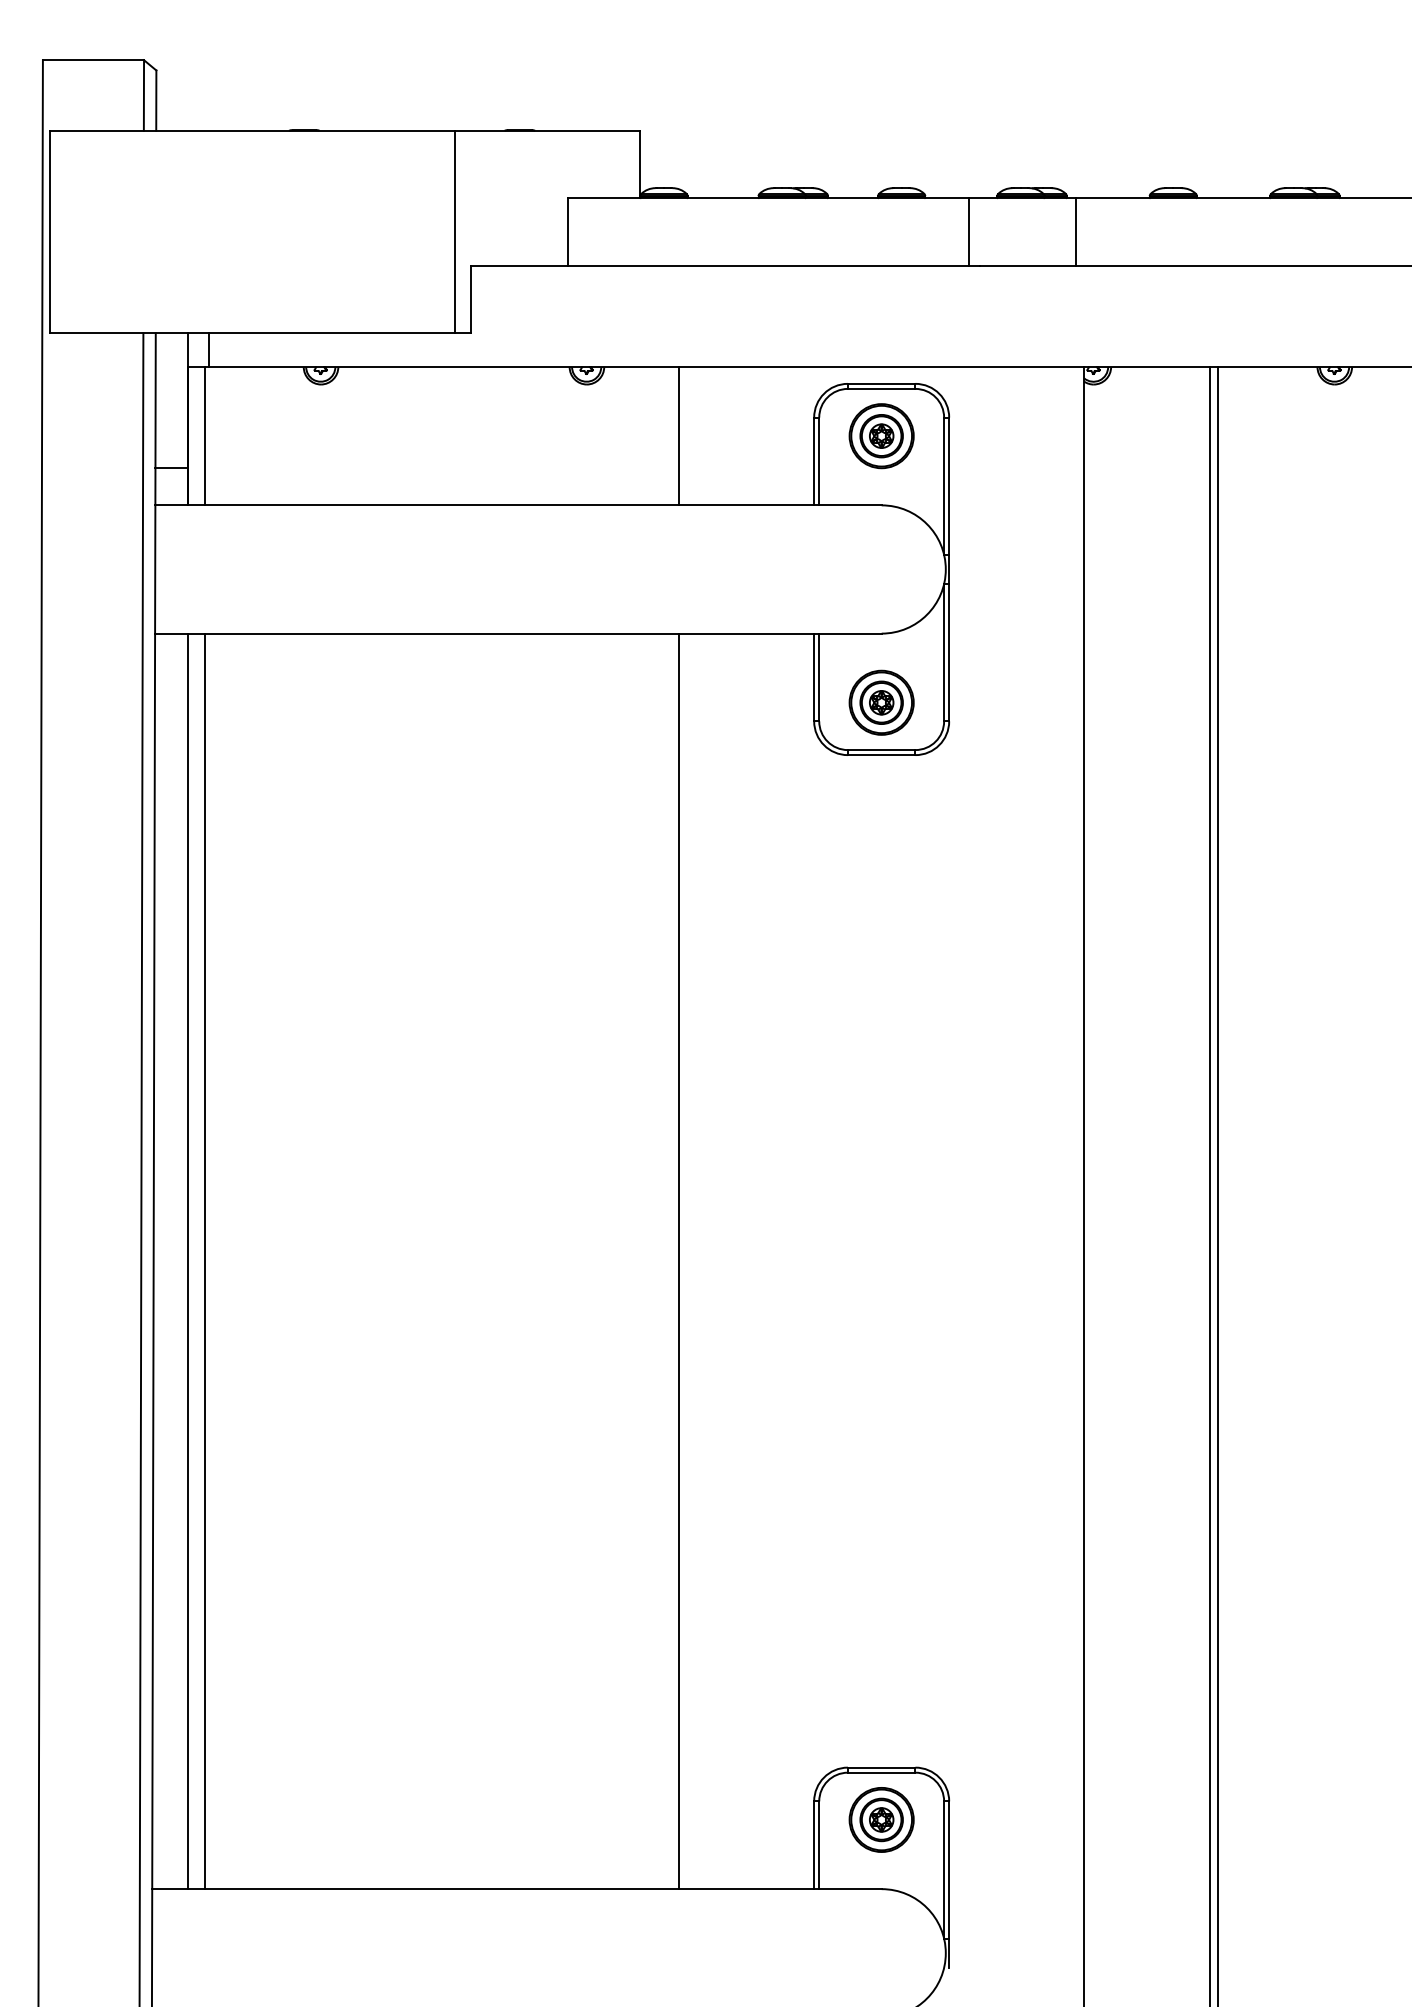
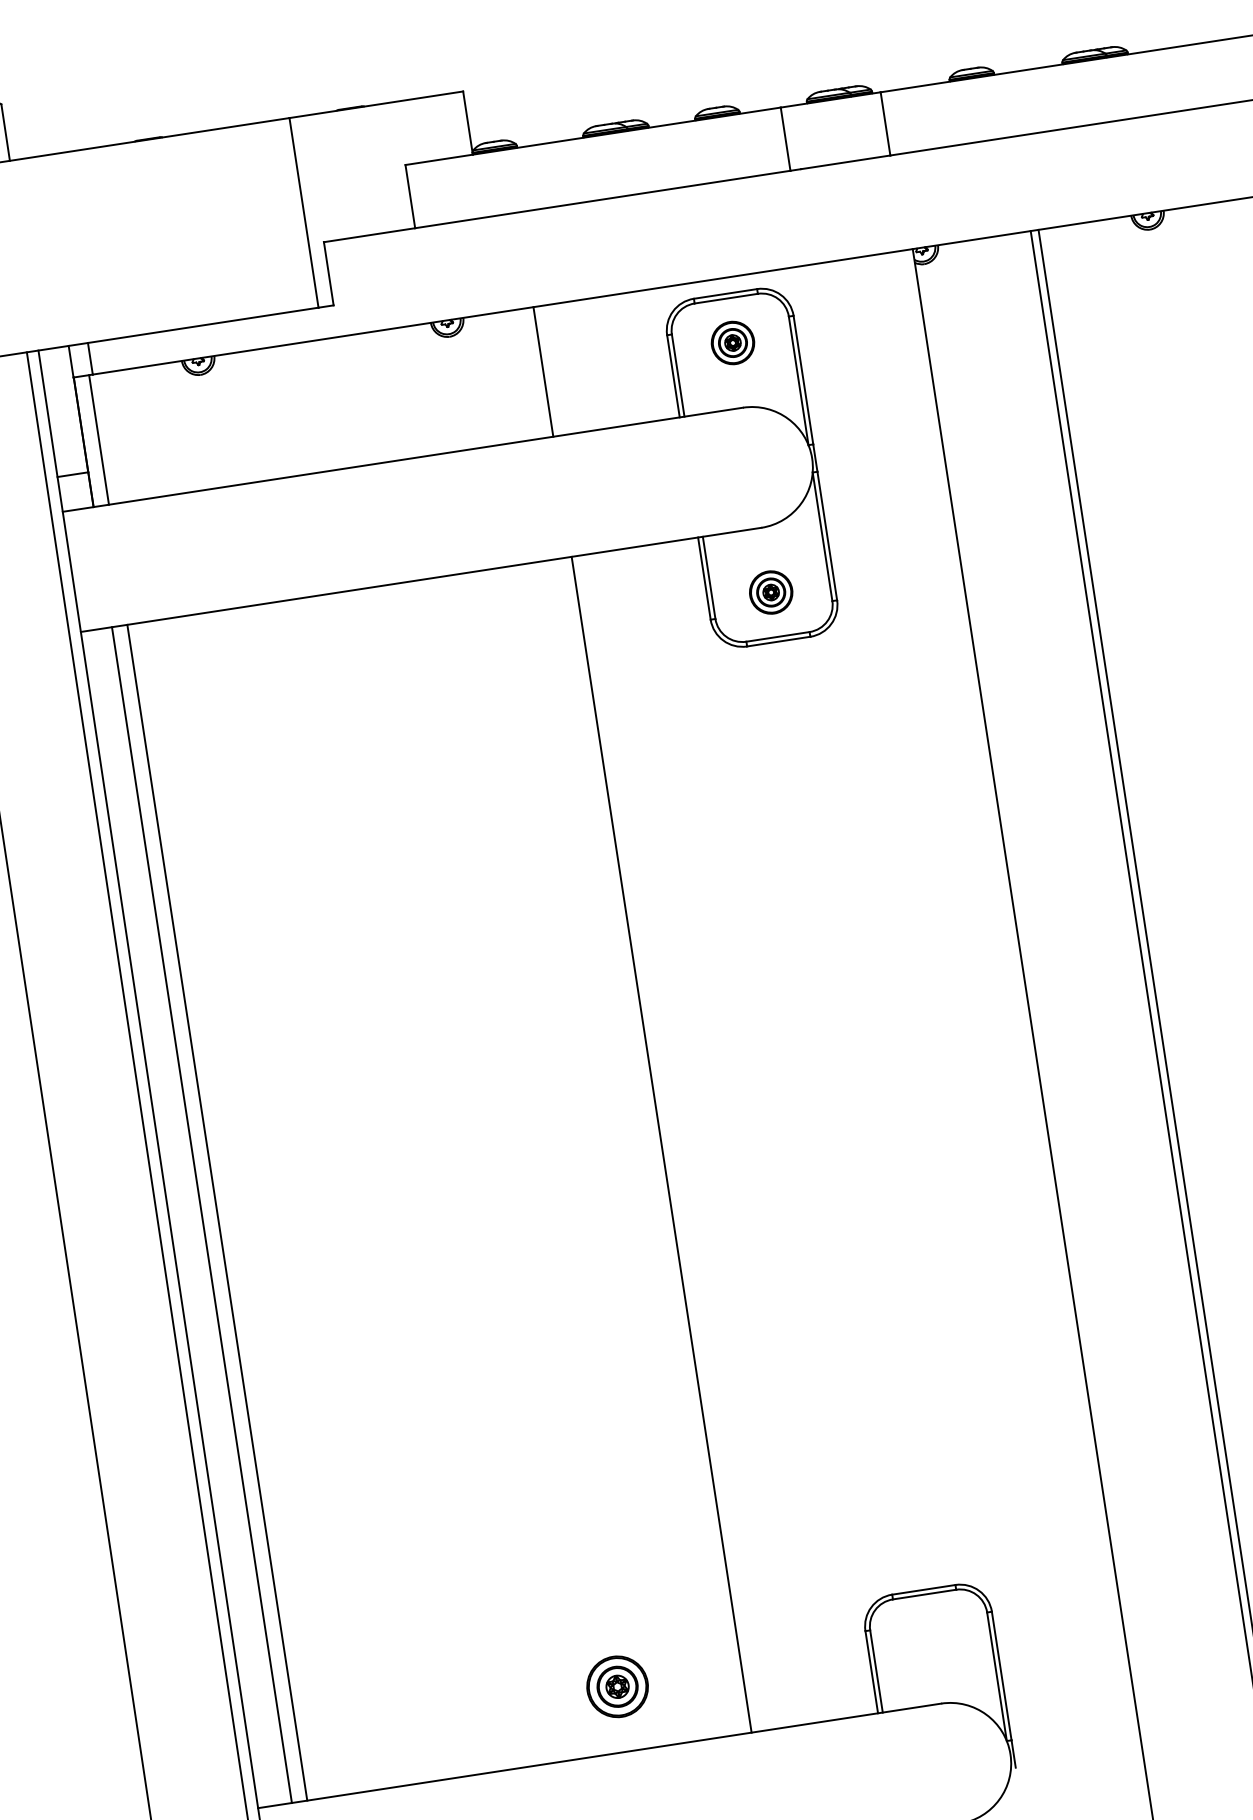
part: (881, 436) -> (732, 343), size x0.7
part: (881, 702) -> (771, 592), size x0.7
part: (881, 1819) -> (617, 1686), moved

